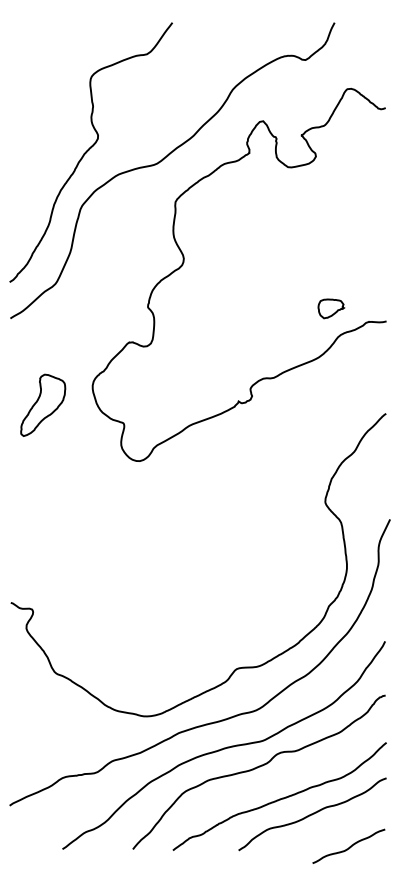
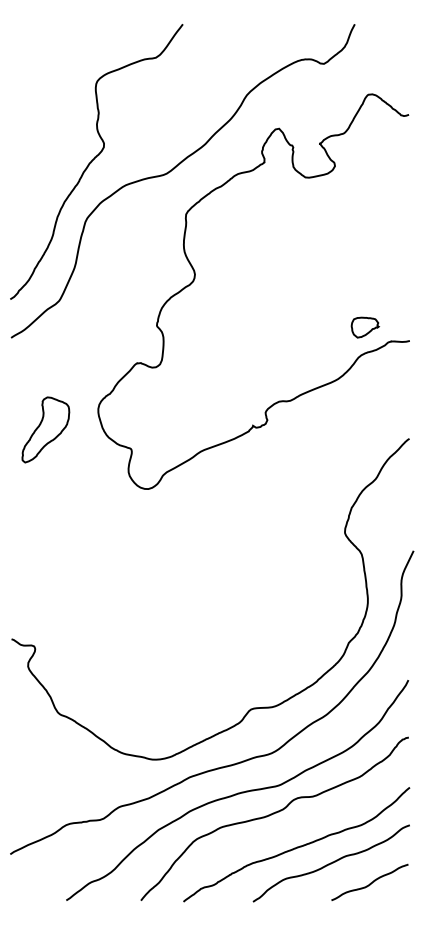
part: (331, 308) -> (365, 327), moved
curve: (349, 846) -> (370, 882), moved

